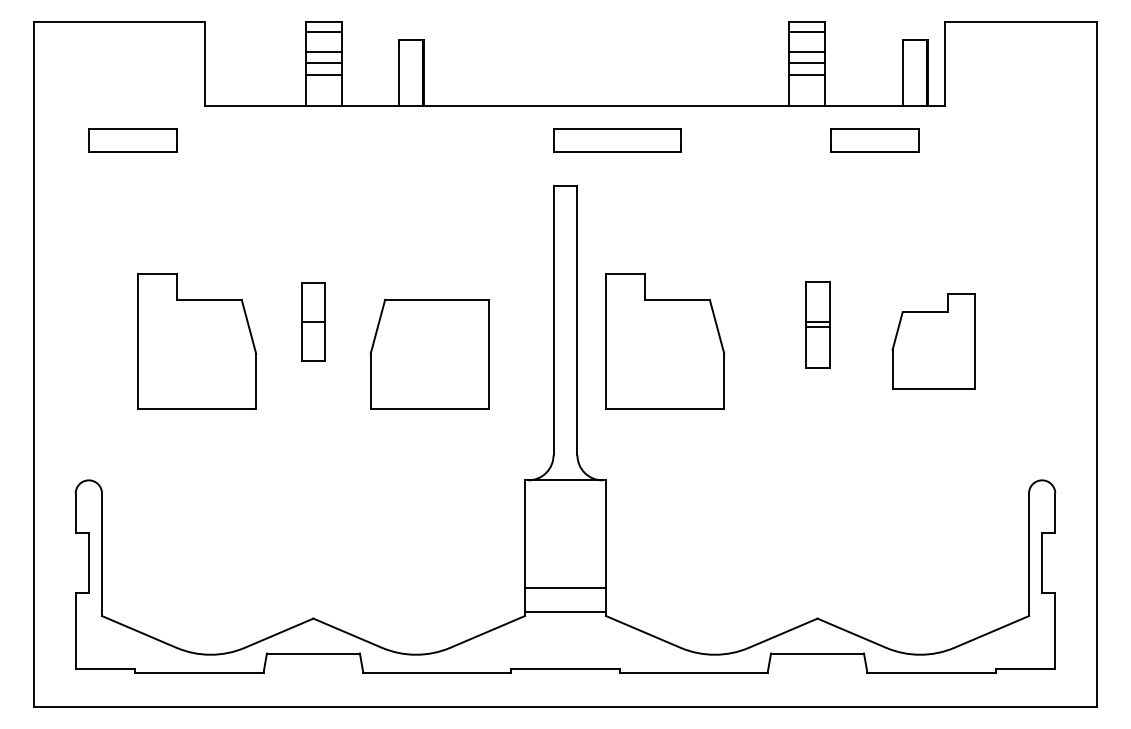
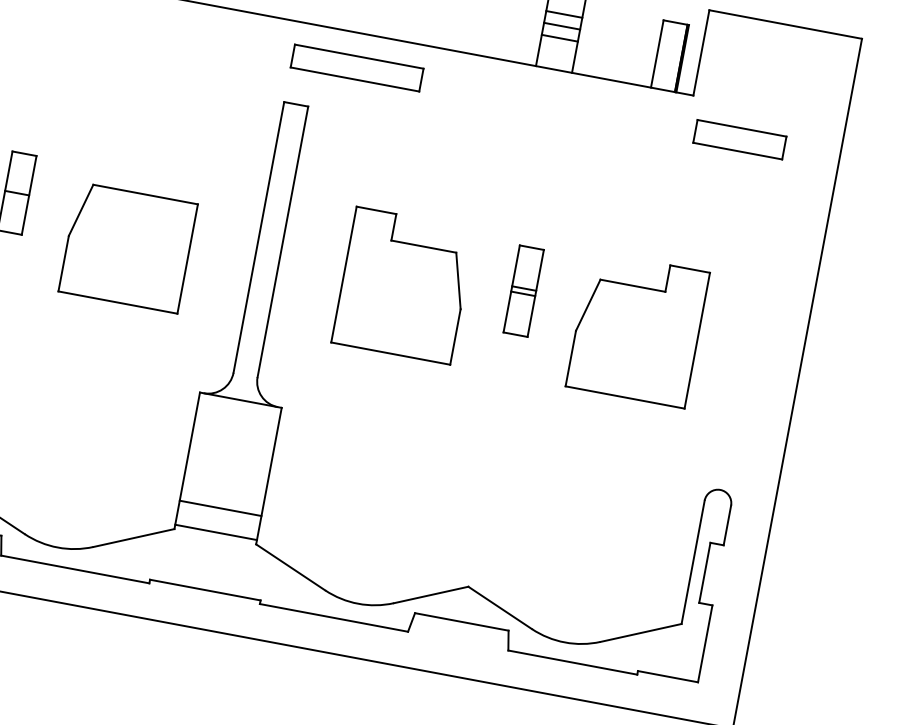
part: (874, 140) -> (739, 139), moved
part: (665, 341) -> (403, 286), moved
part: (933, 341) -> (637, 329), size x1.43

